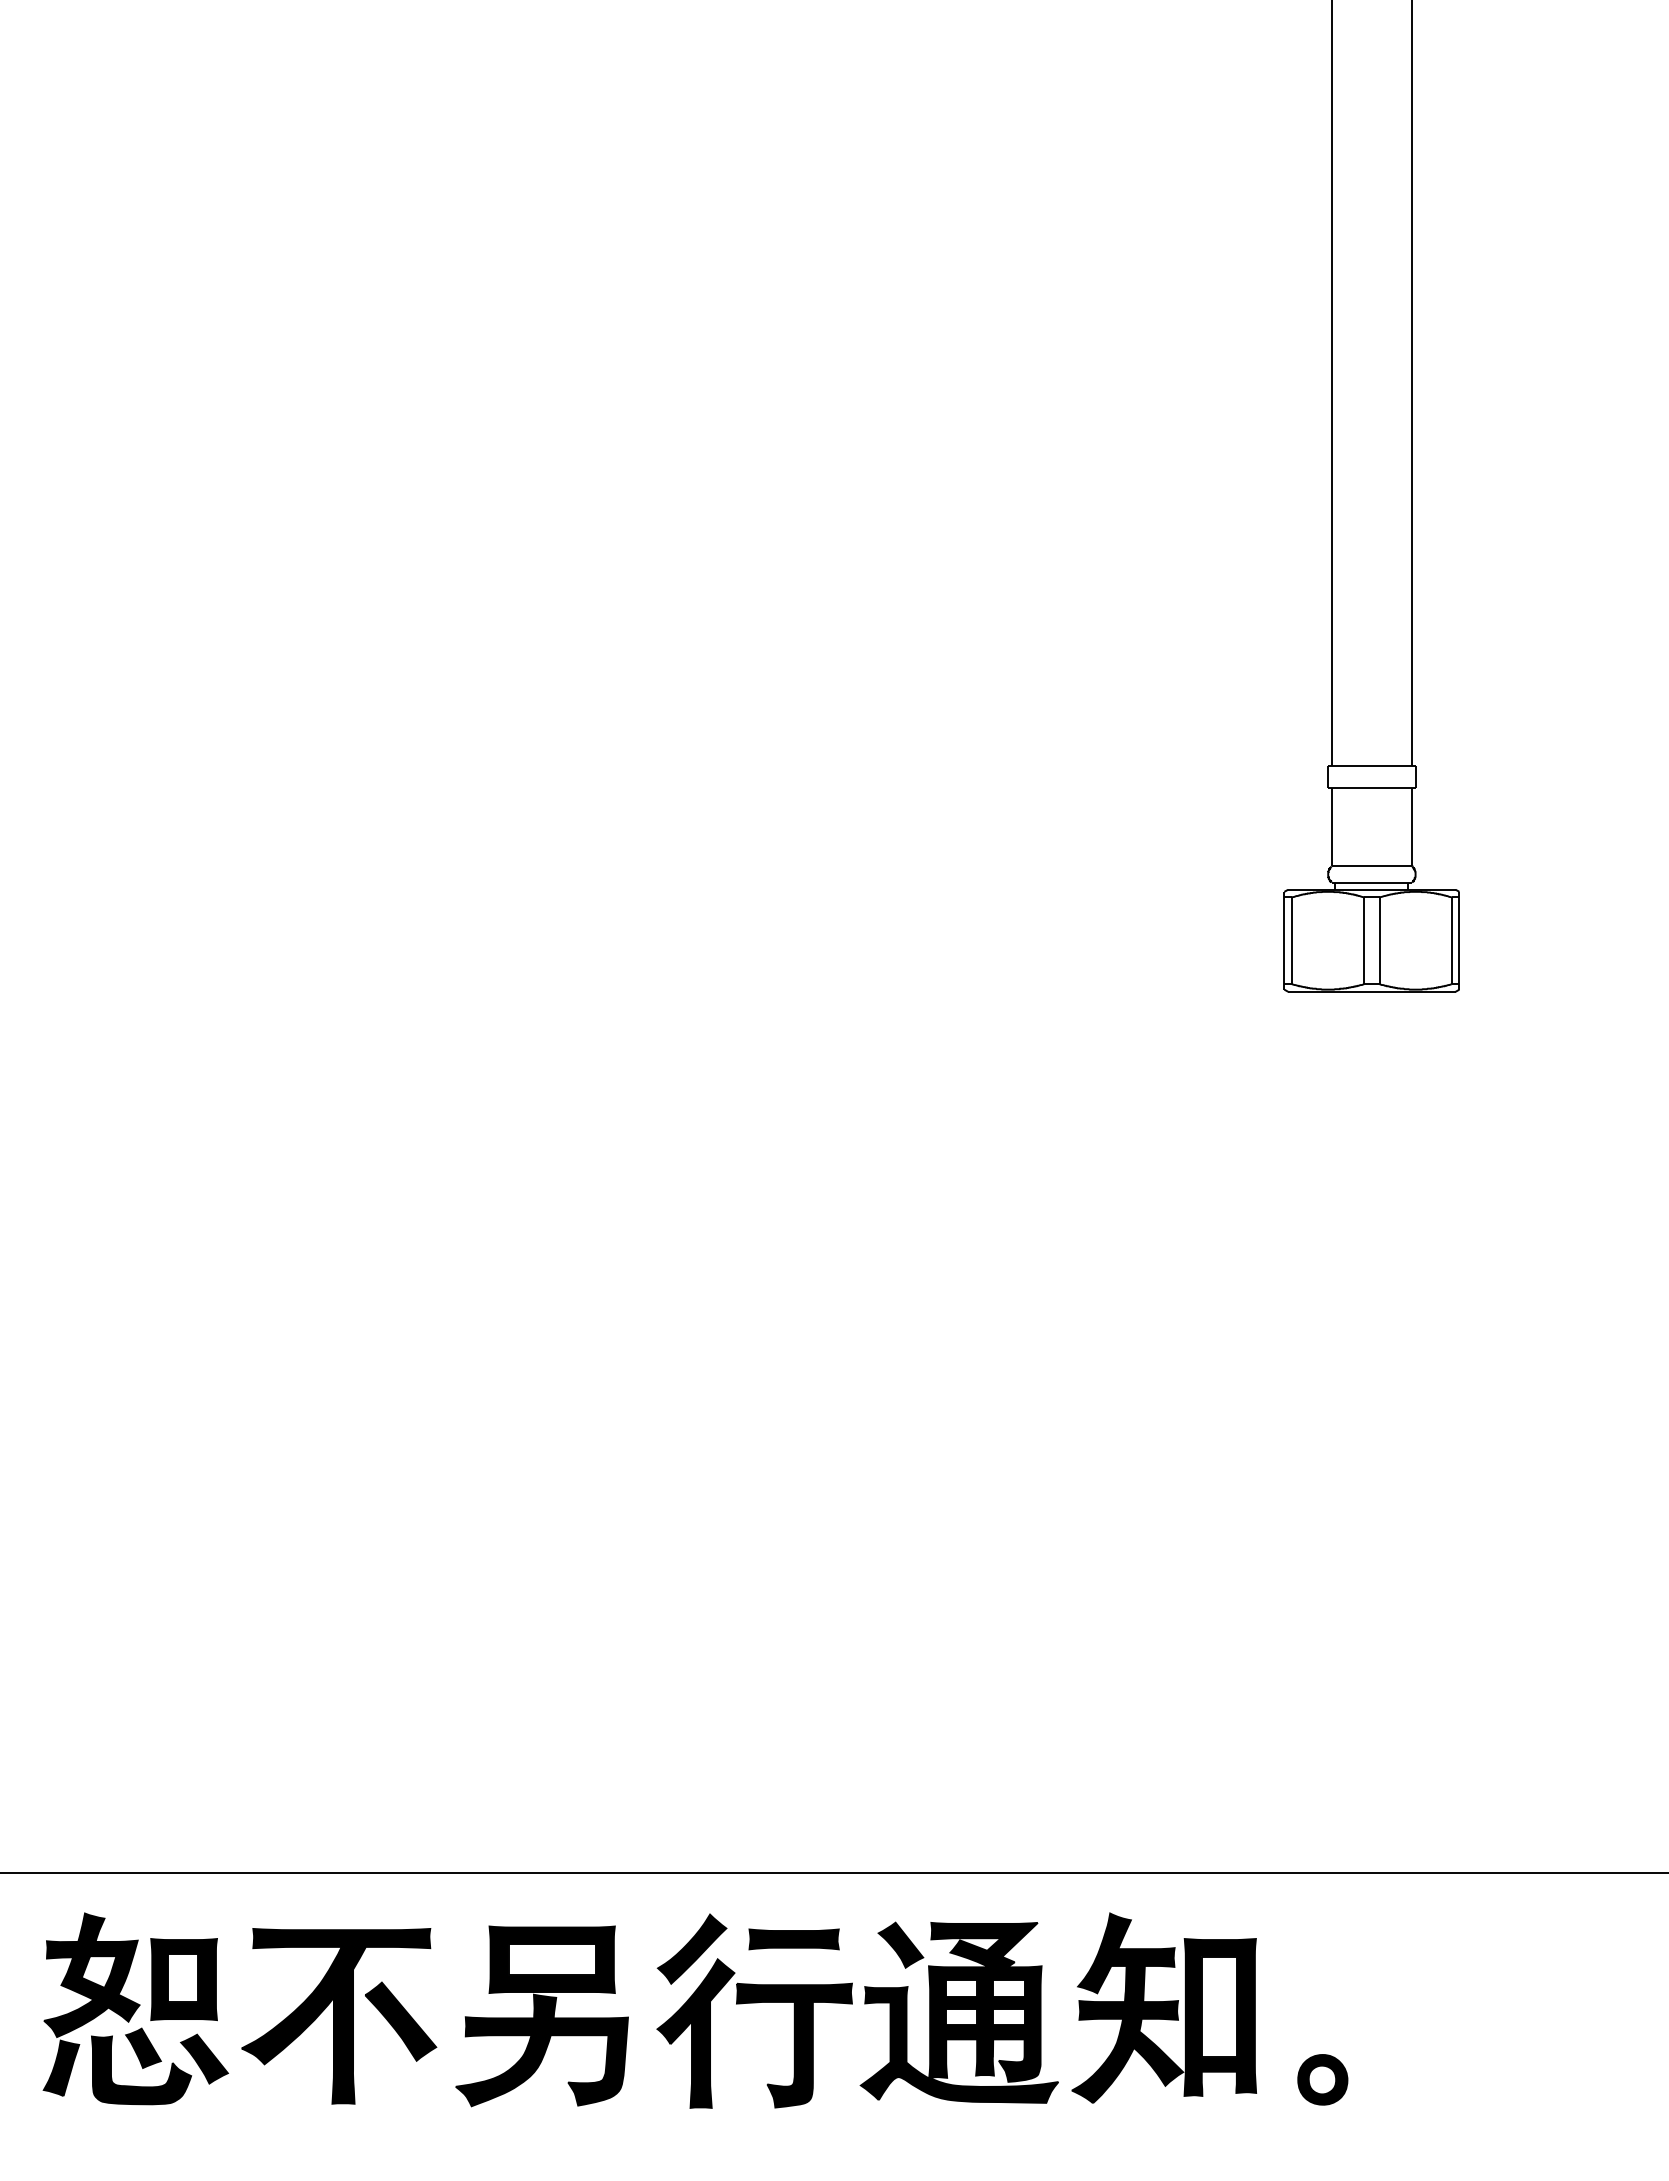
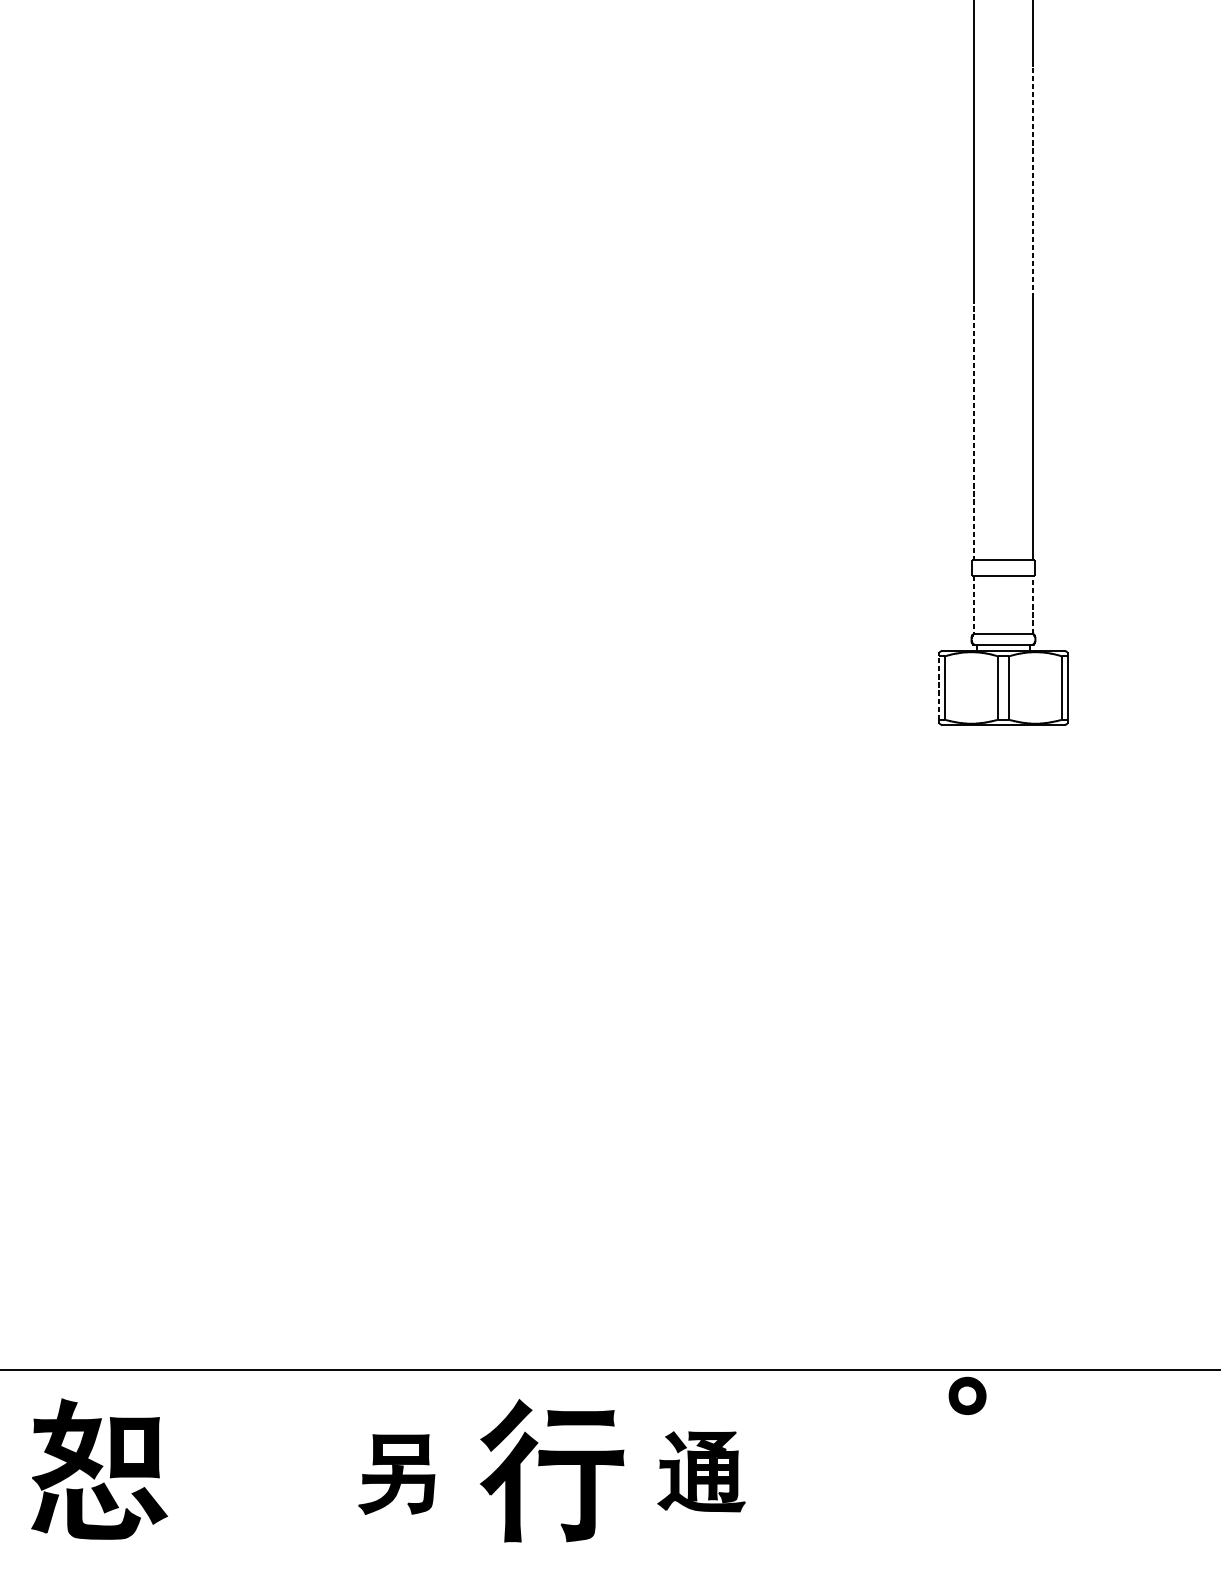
line: (1412, 250) -> (1033, 183), solid -> dashed
line: (1331, 586) -> (973, 428), solid -> dashed
line: (1412, 826) -> (1033, 604), solid -> dashed
line: (1331, 827) -> (973, 605), solid -> dashed
line: (1284, 940) -> (939, 687), solid -> dashed
part: (1163, 2007) -> (851, 1468), removed
part: (958, 2012) -> (701, 1471), size x0.6
part: (339, 2016) -> (248, 1474), removed
part: (541, 2016) -> (396, 1474), size x0.6
part: (1322, 2079) -> (967, 1395), moved

